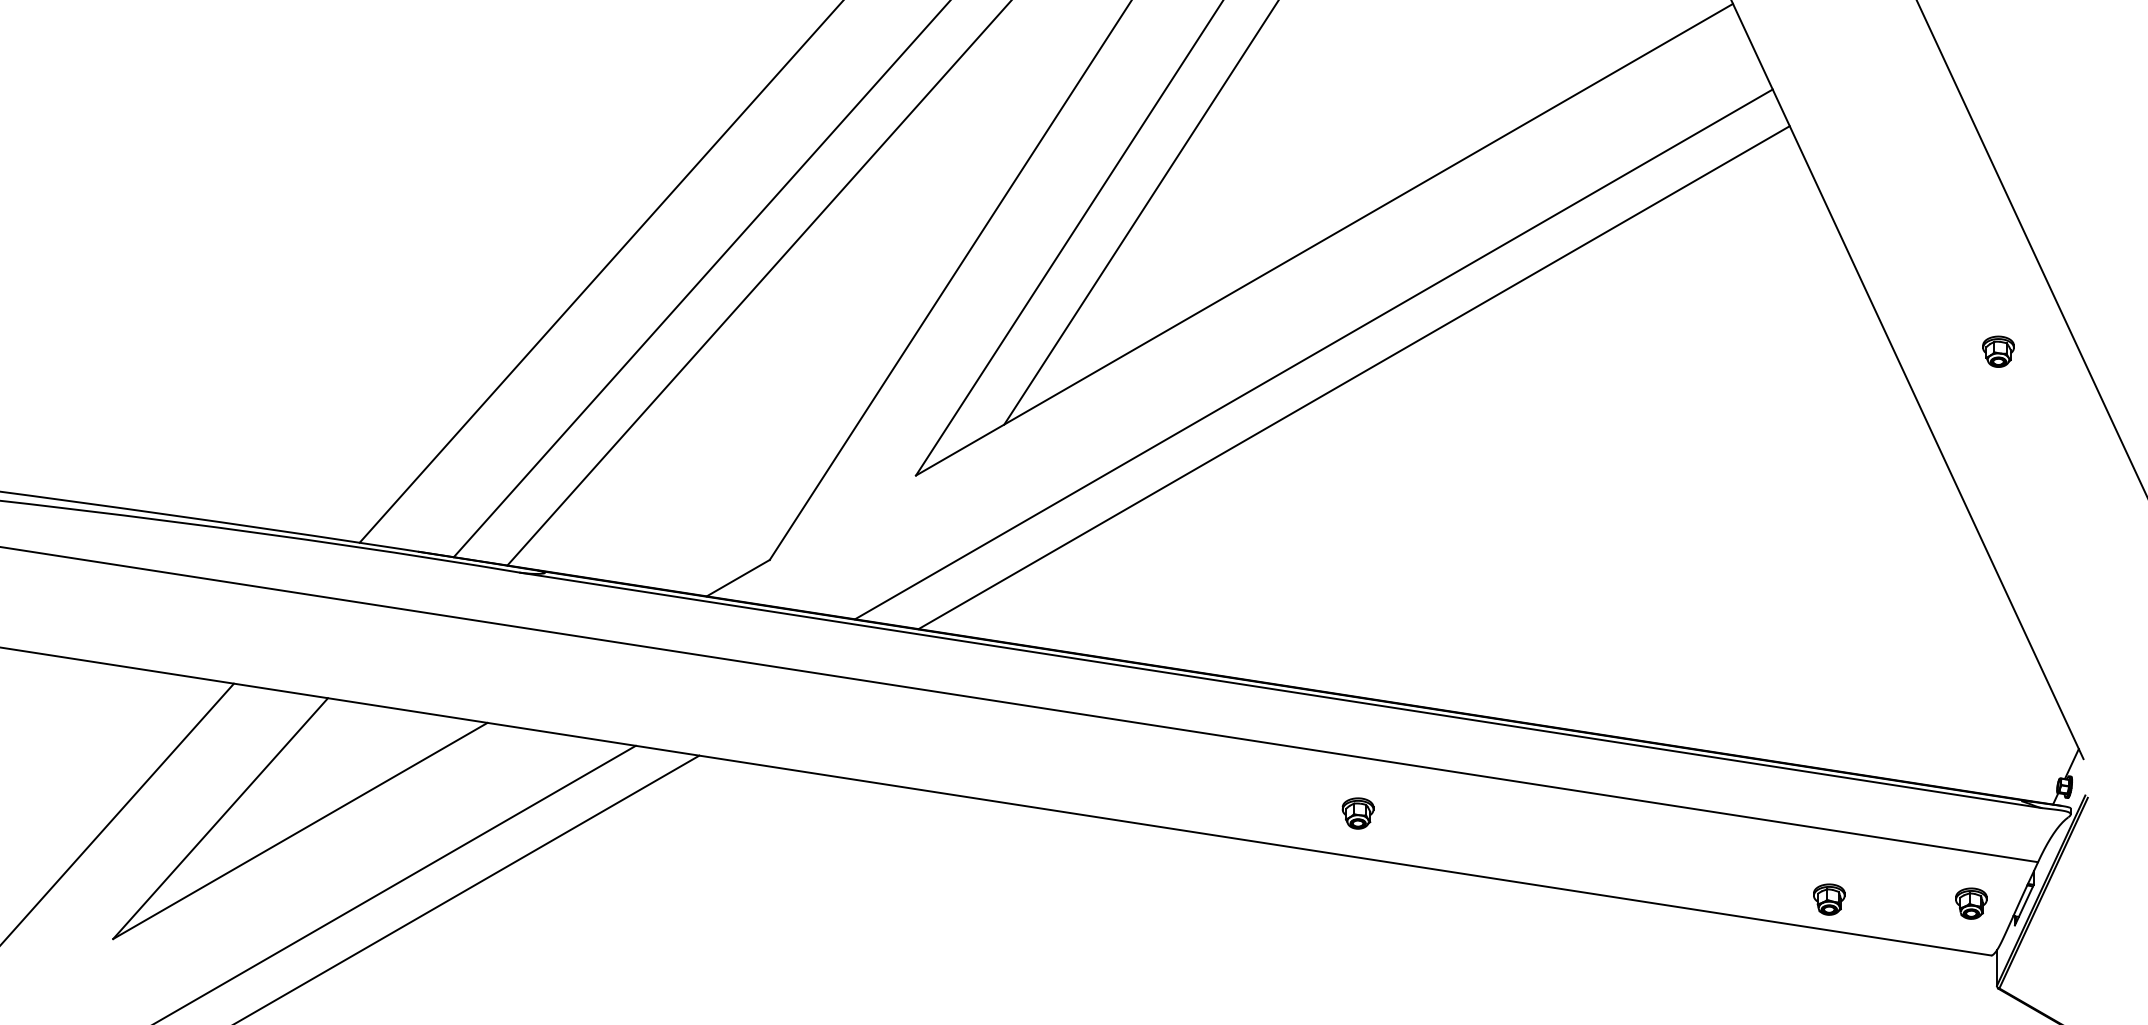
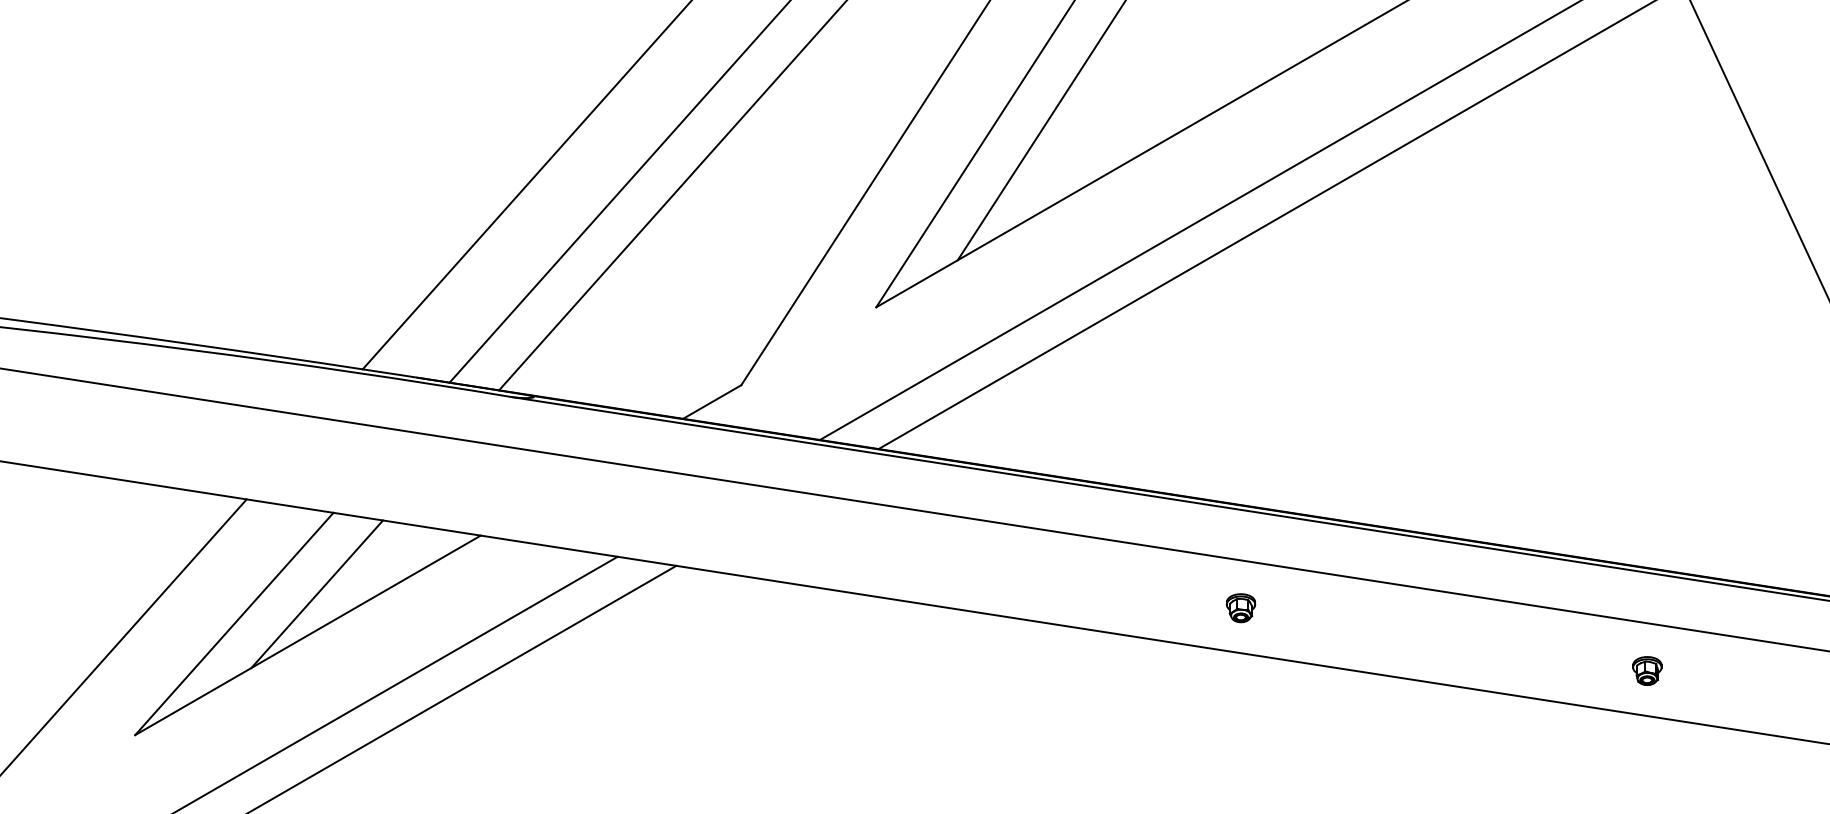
line: (310, 786) -> (317, 594), added
part: (1357, 813) -> (1240, 608), moved
part: (1829, 899) -> (1647, 670), moved

